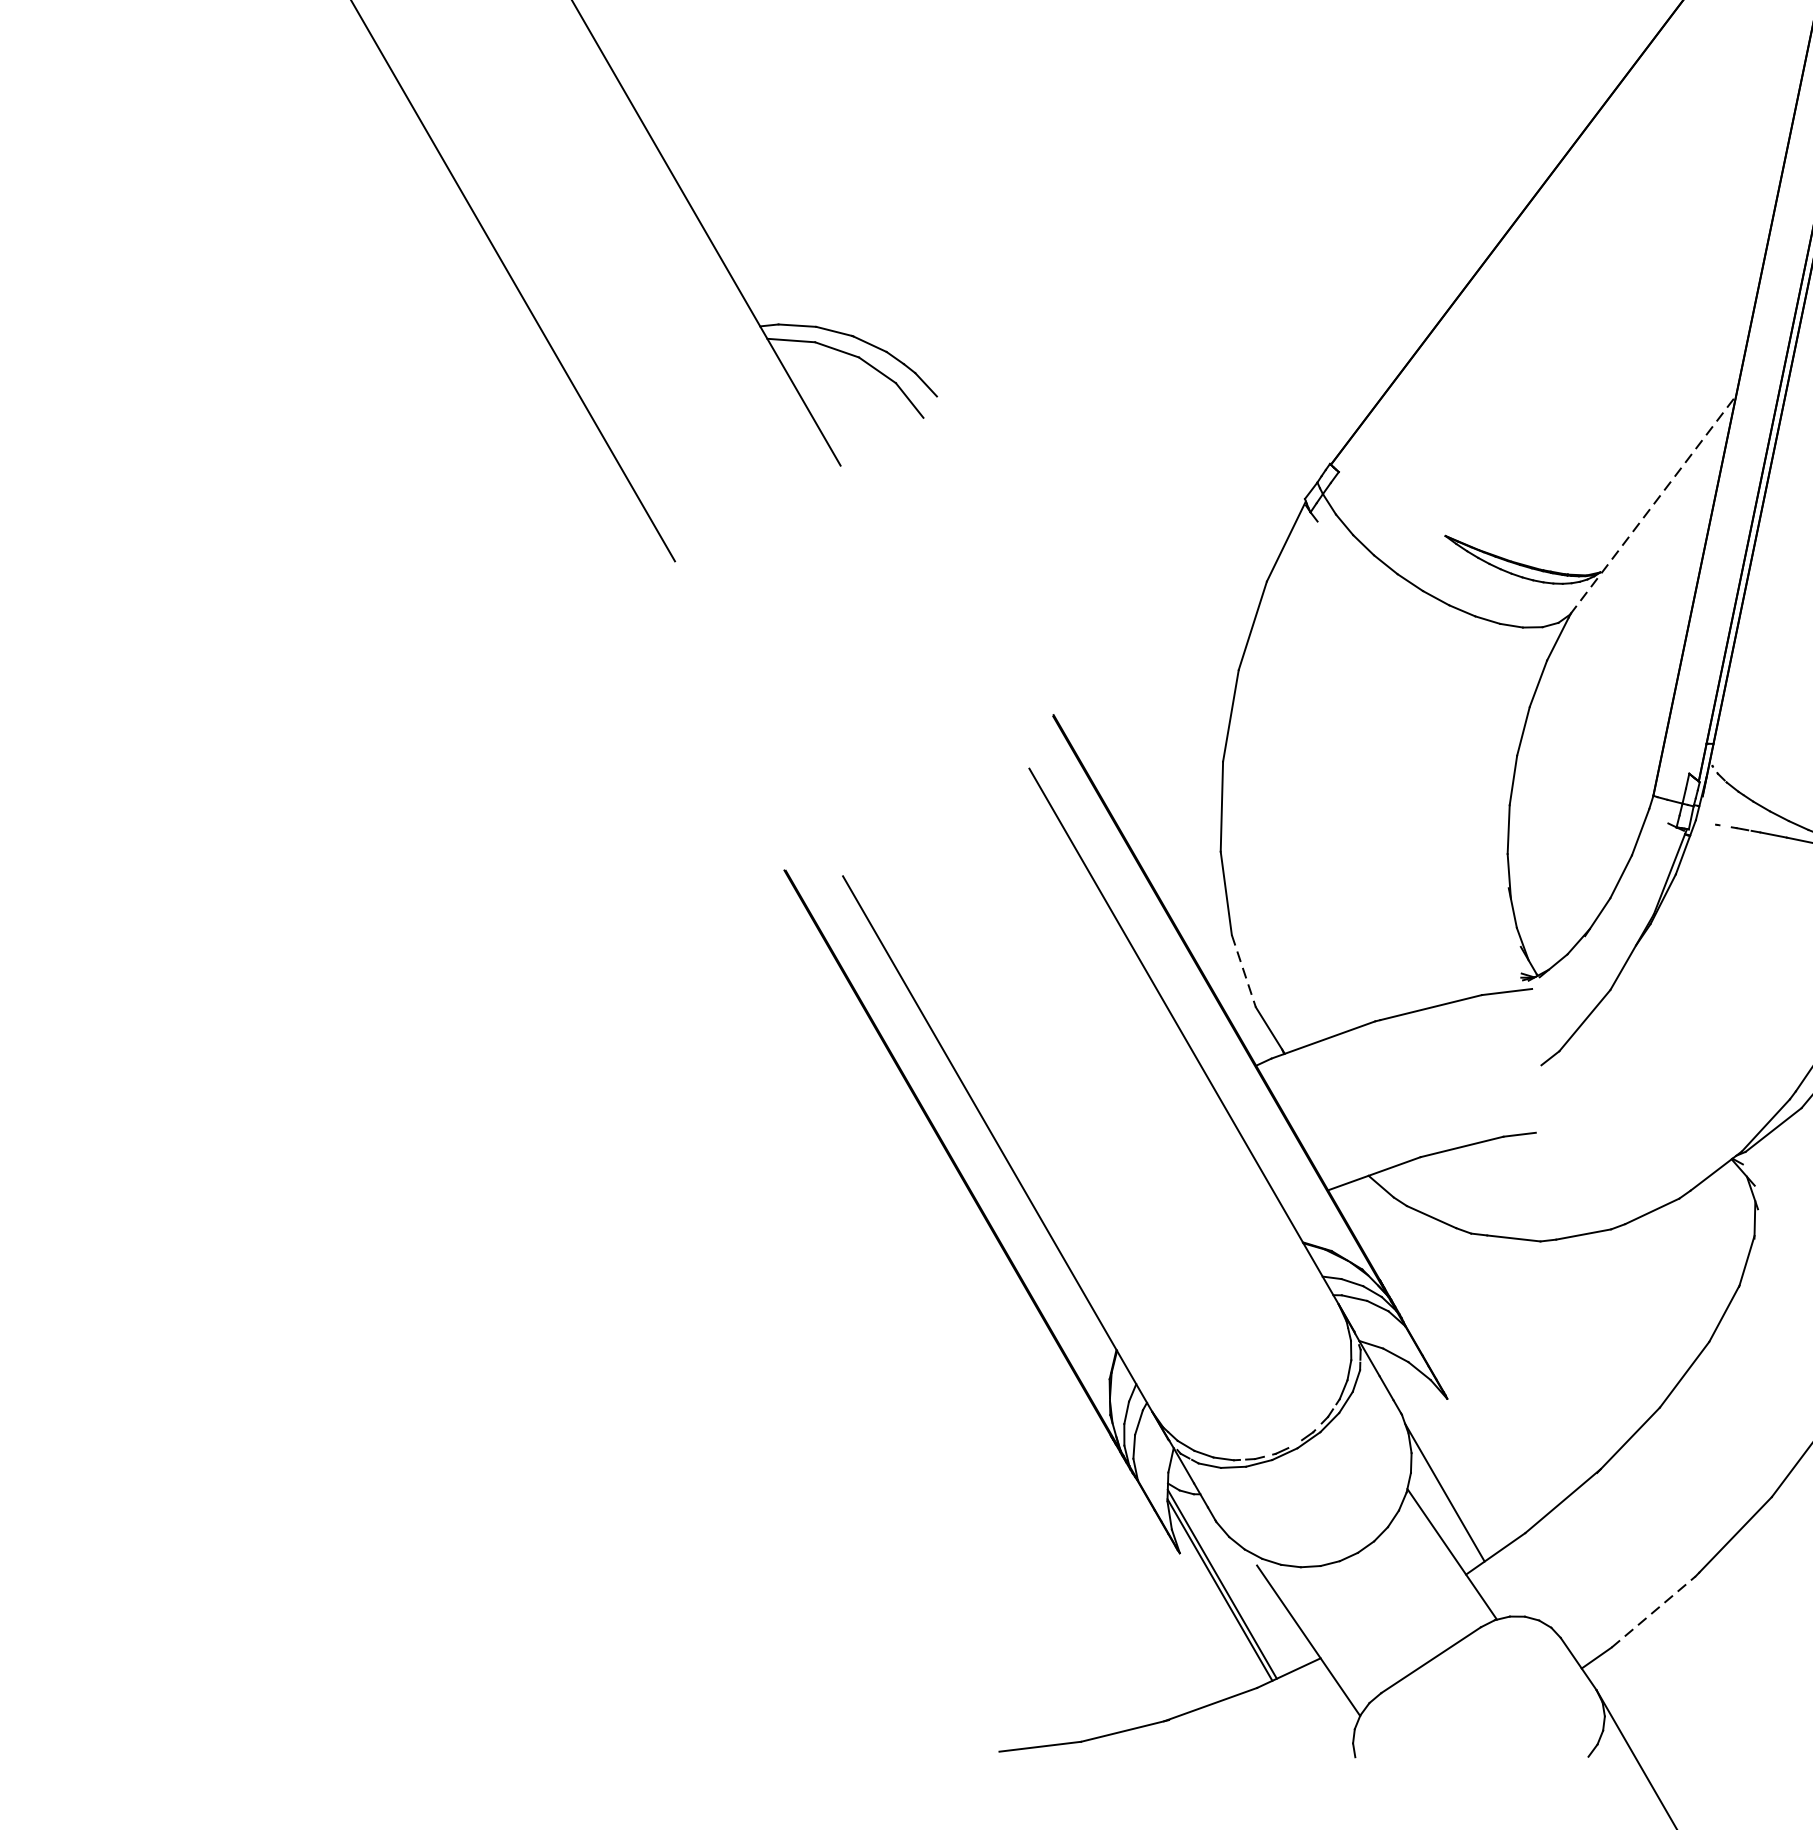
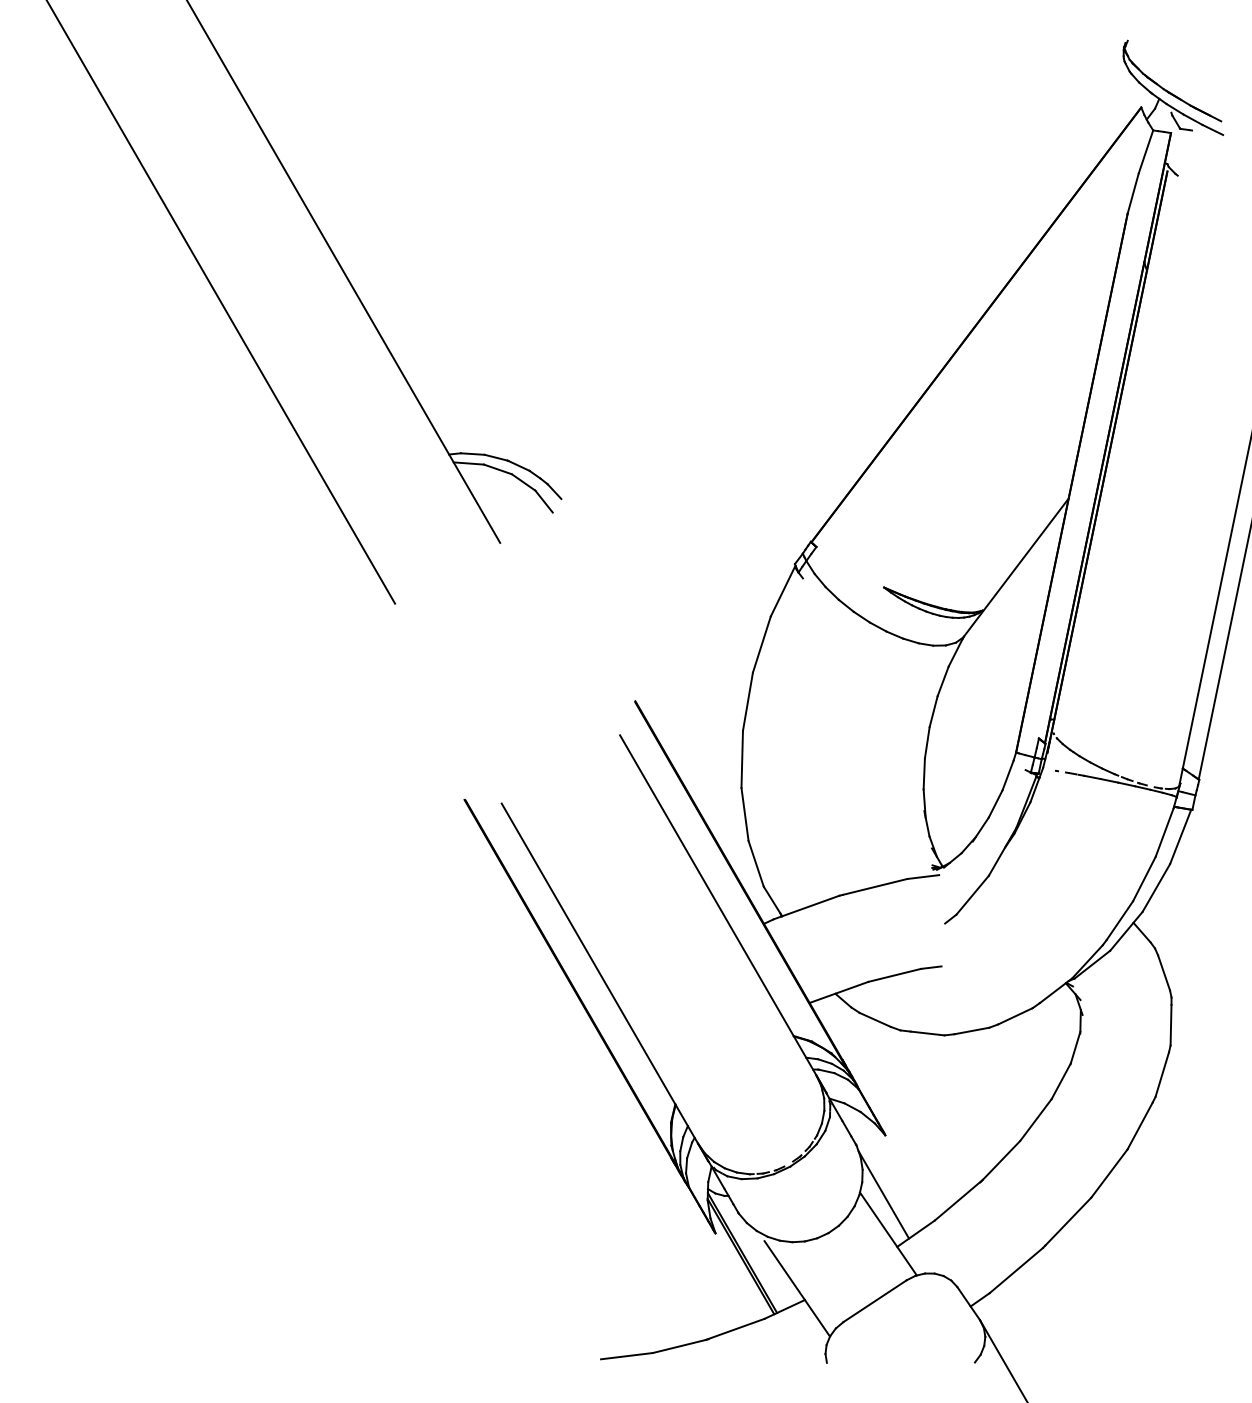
line: (1653, 504) -> (1016, 567), dashed -> solid
line: (1244, 972) -> (756, 864), dashed -> solid
line: (1653, 1611) -> (1016, 1270), dashed -> solid

